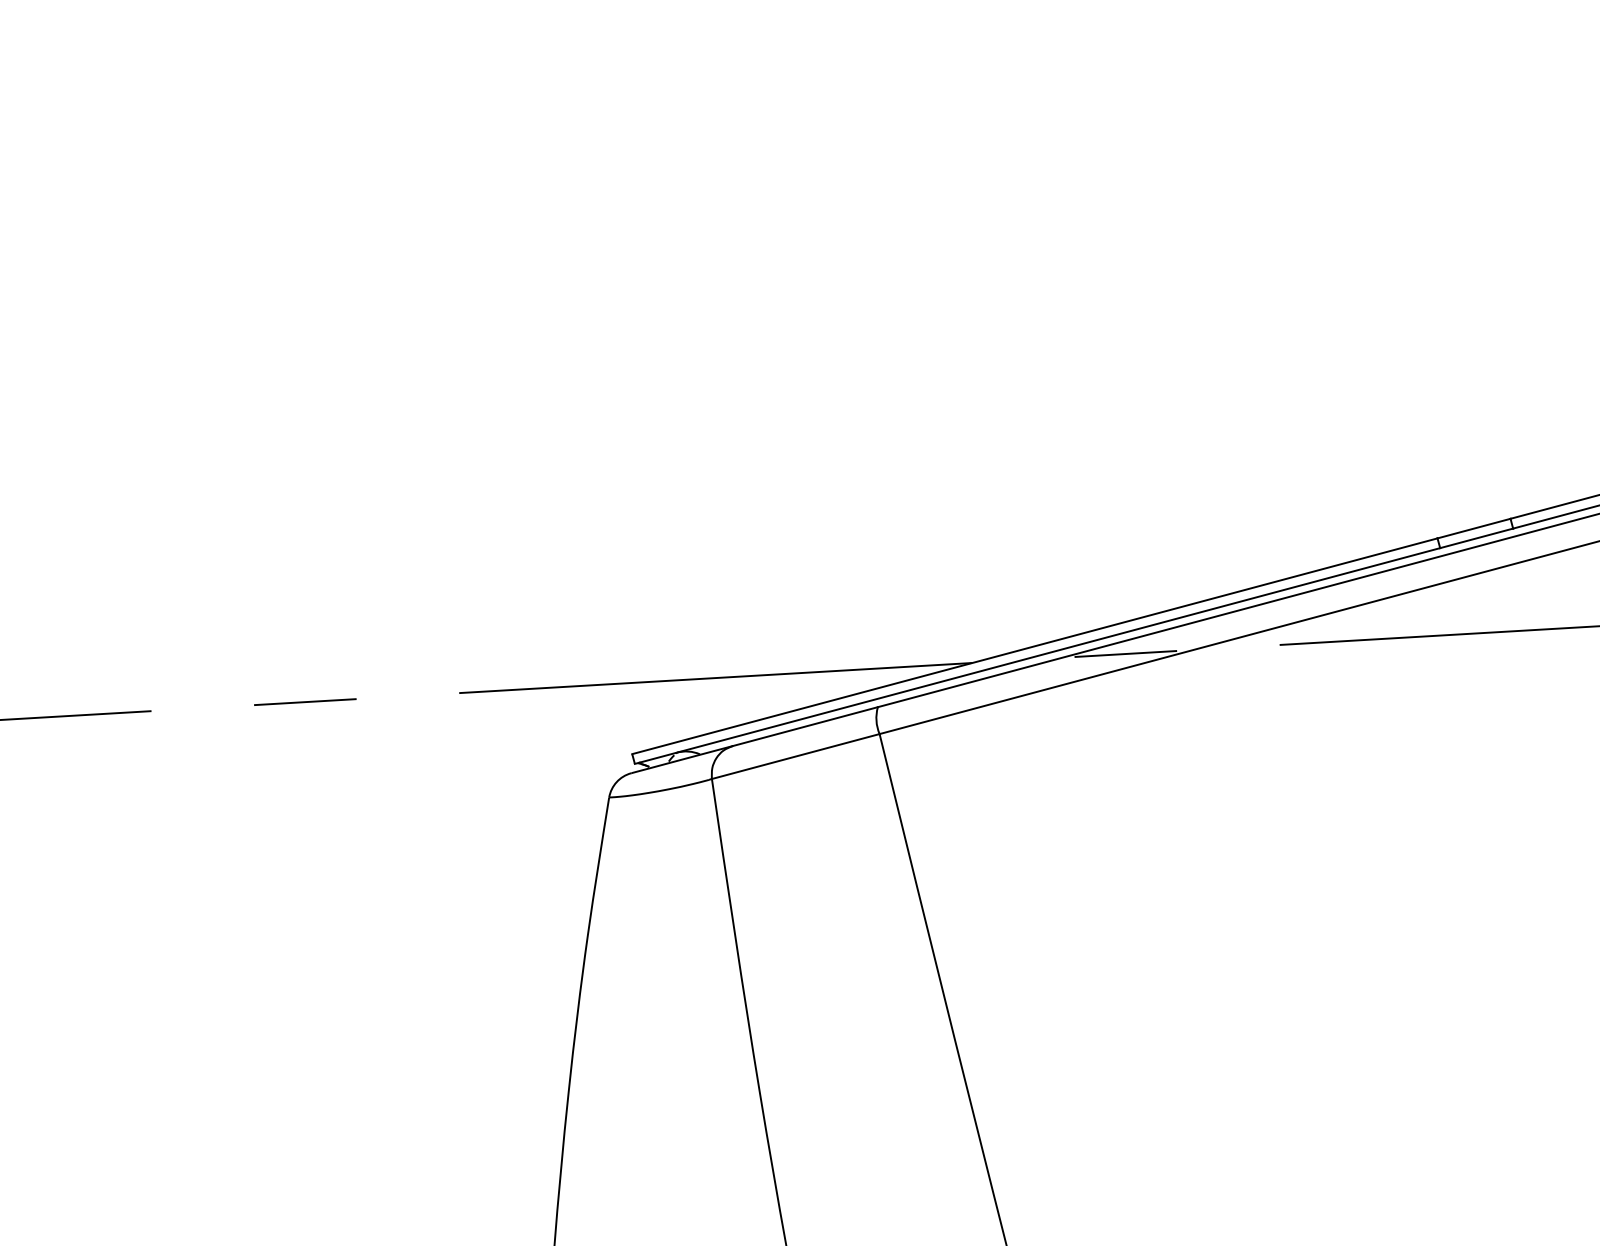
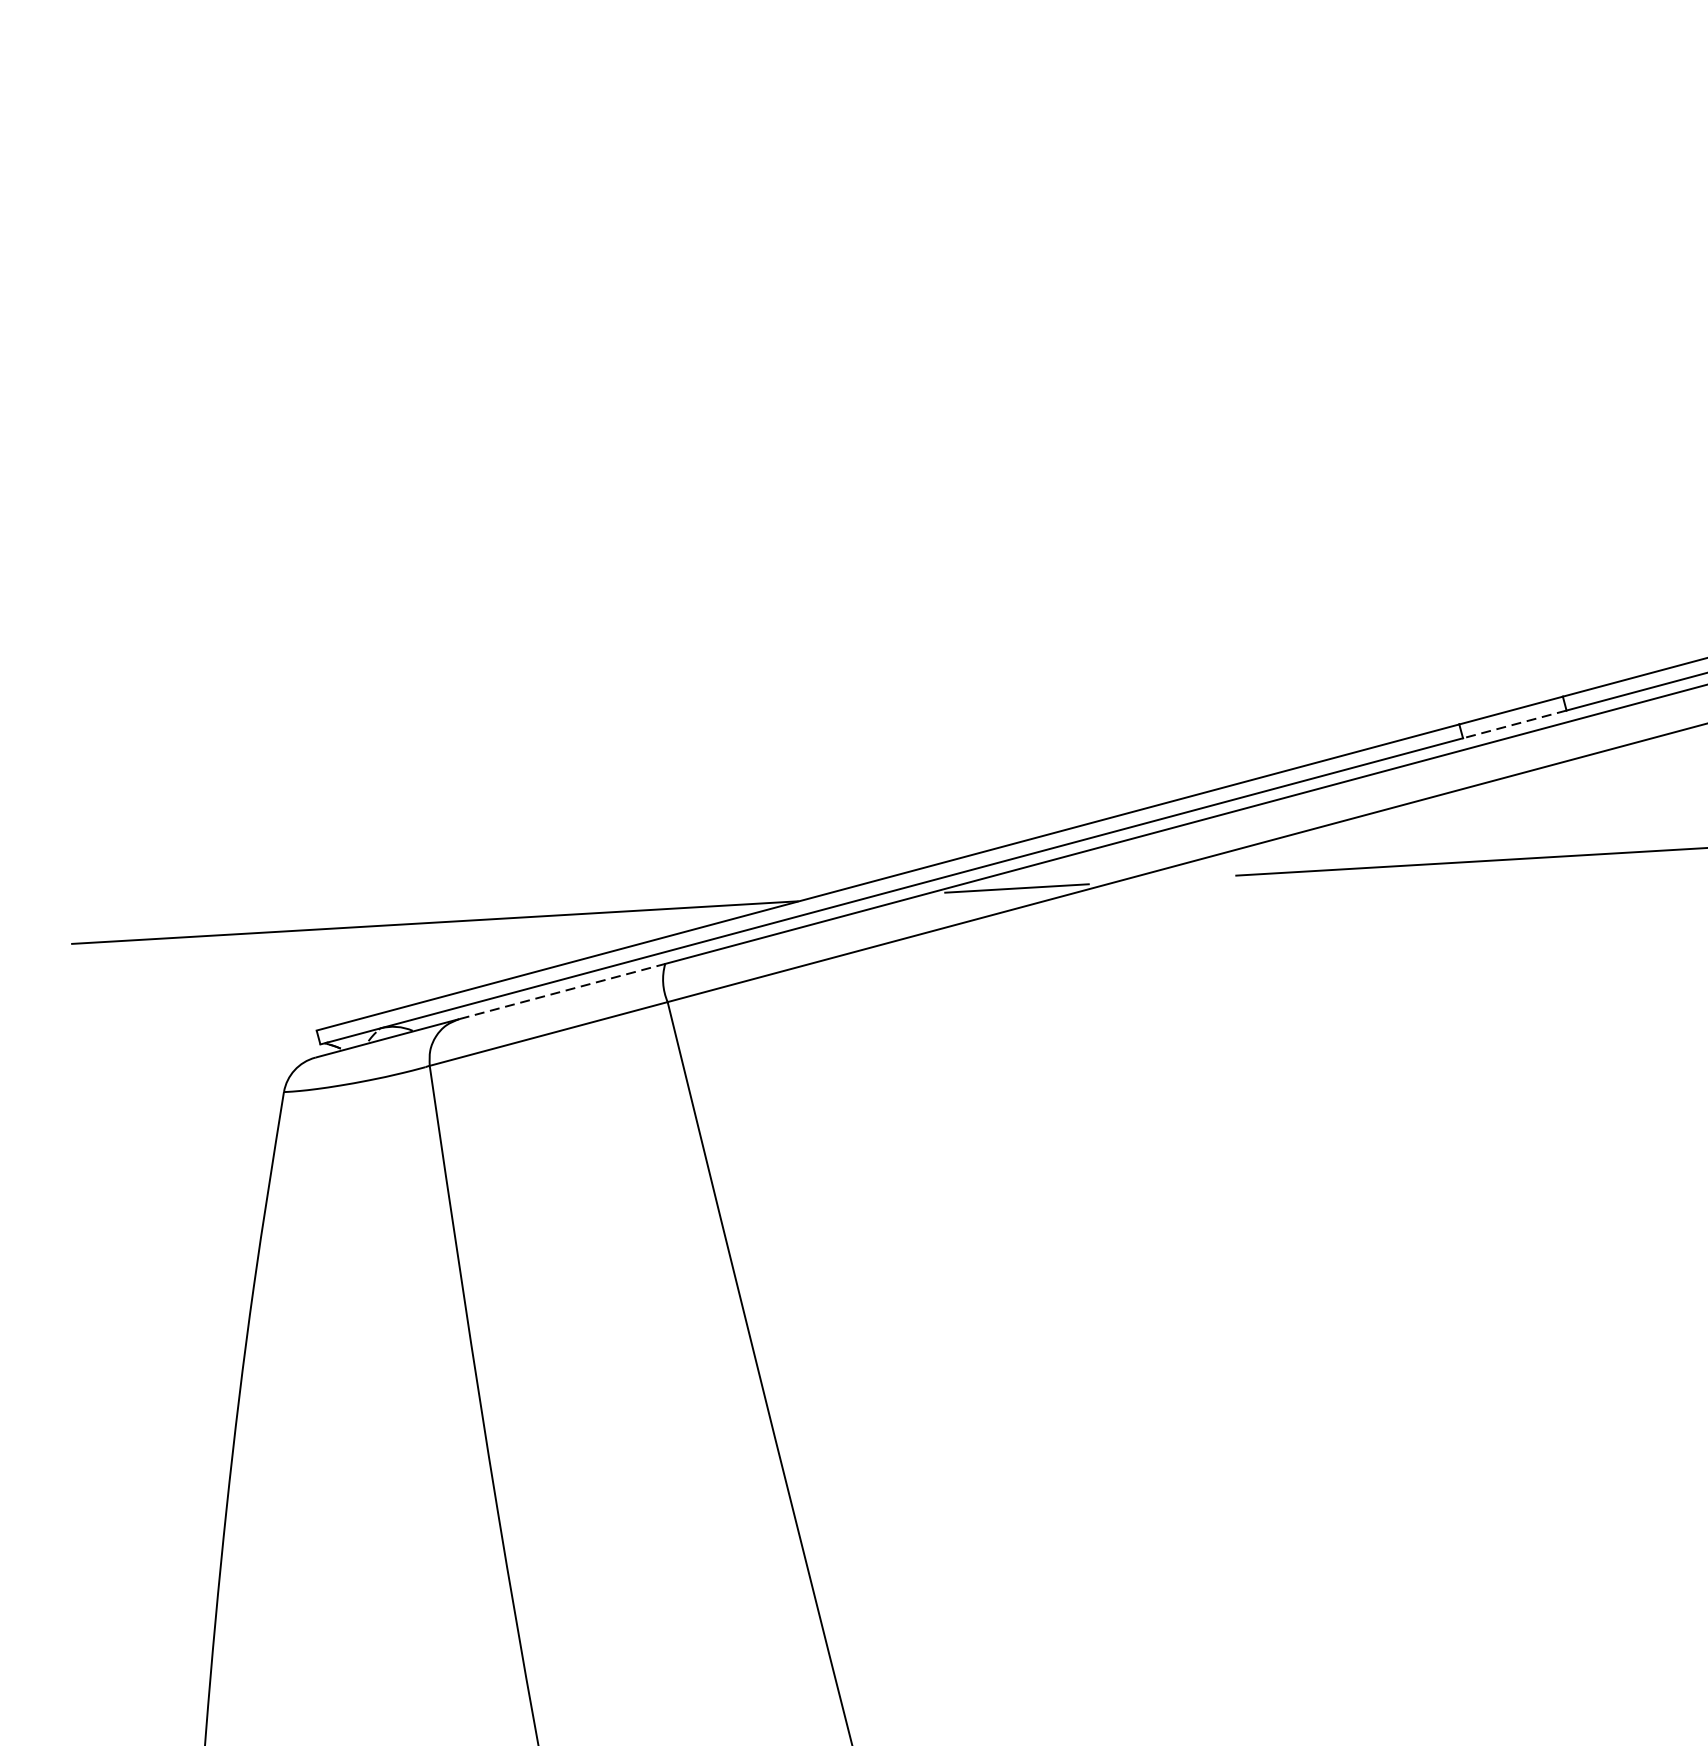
line: (1476, 538) -> (1514, 724), solid -> dashed
line: (805, 726) -> (562, 991), solid -> dashed

